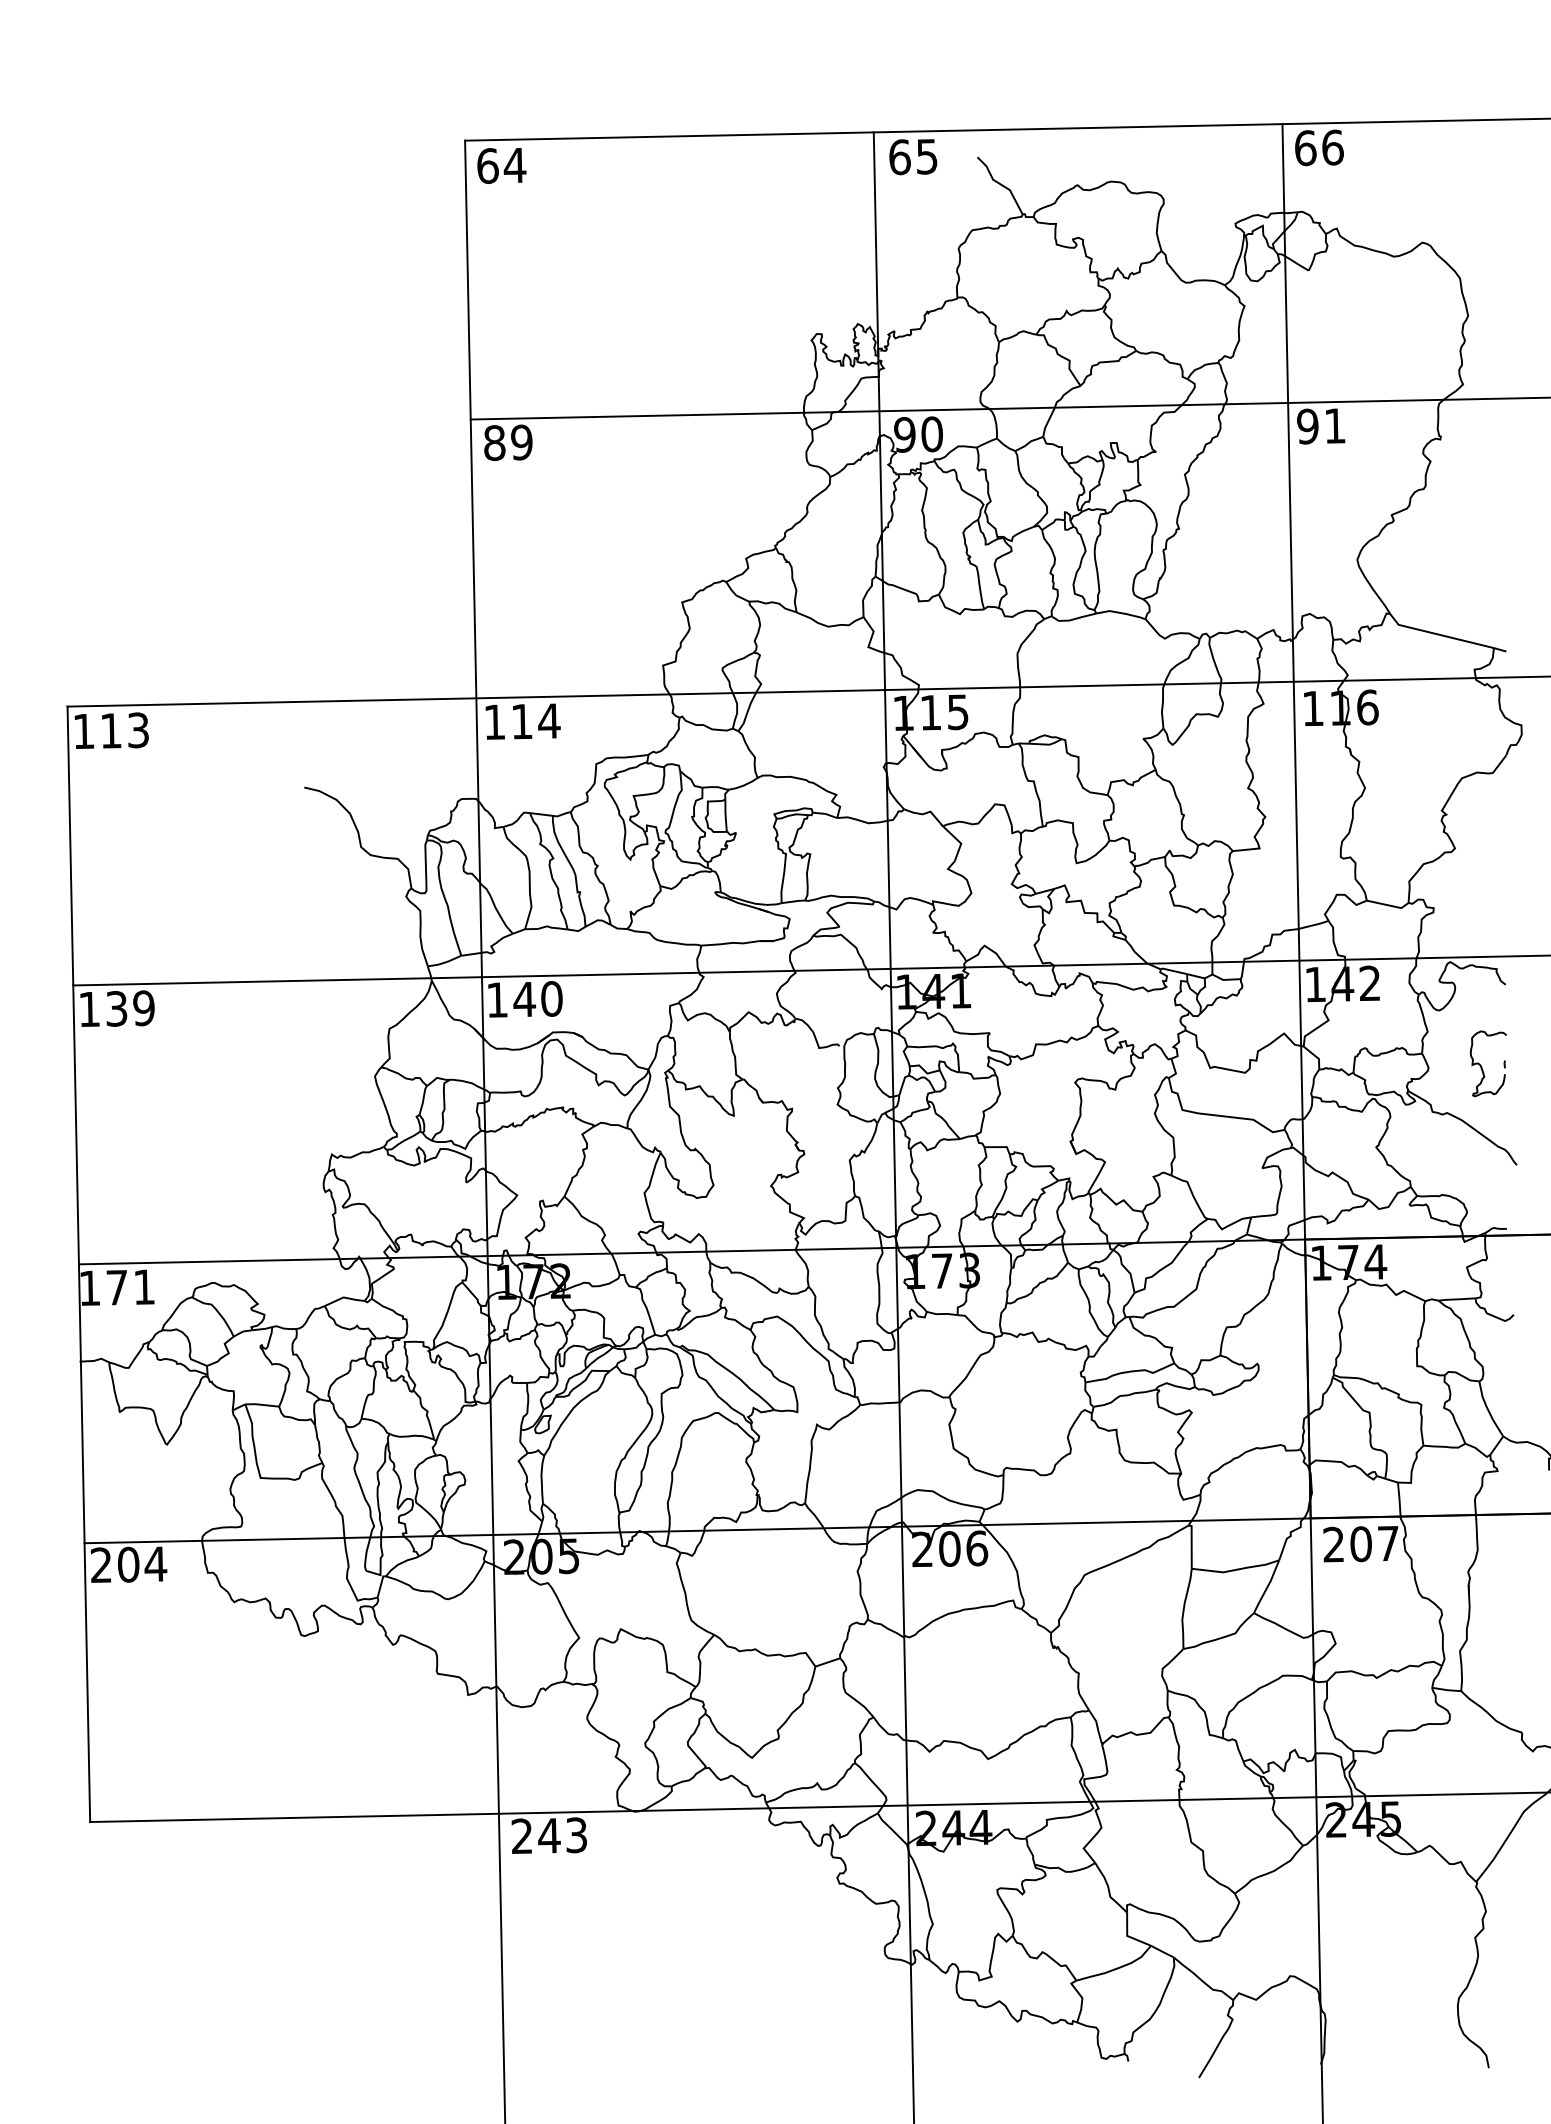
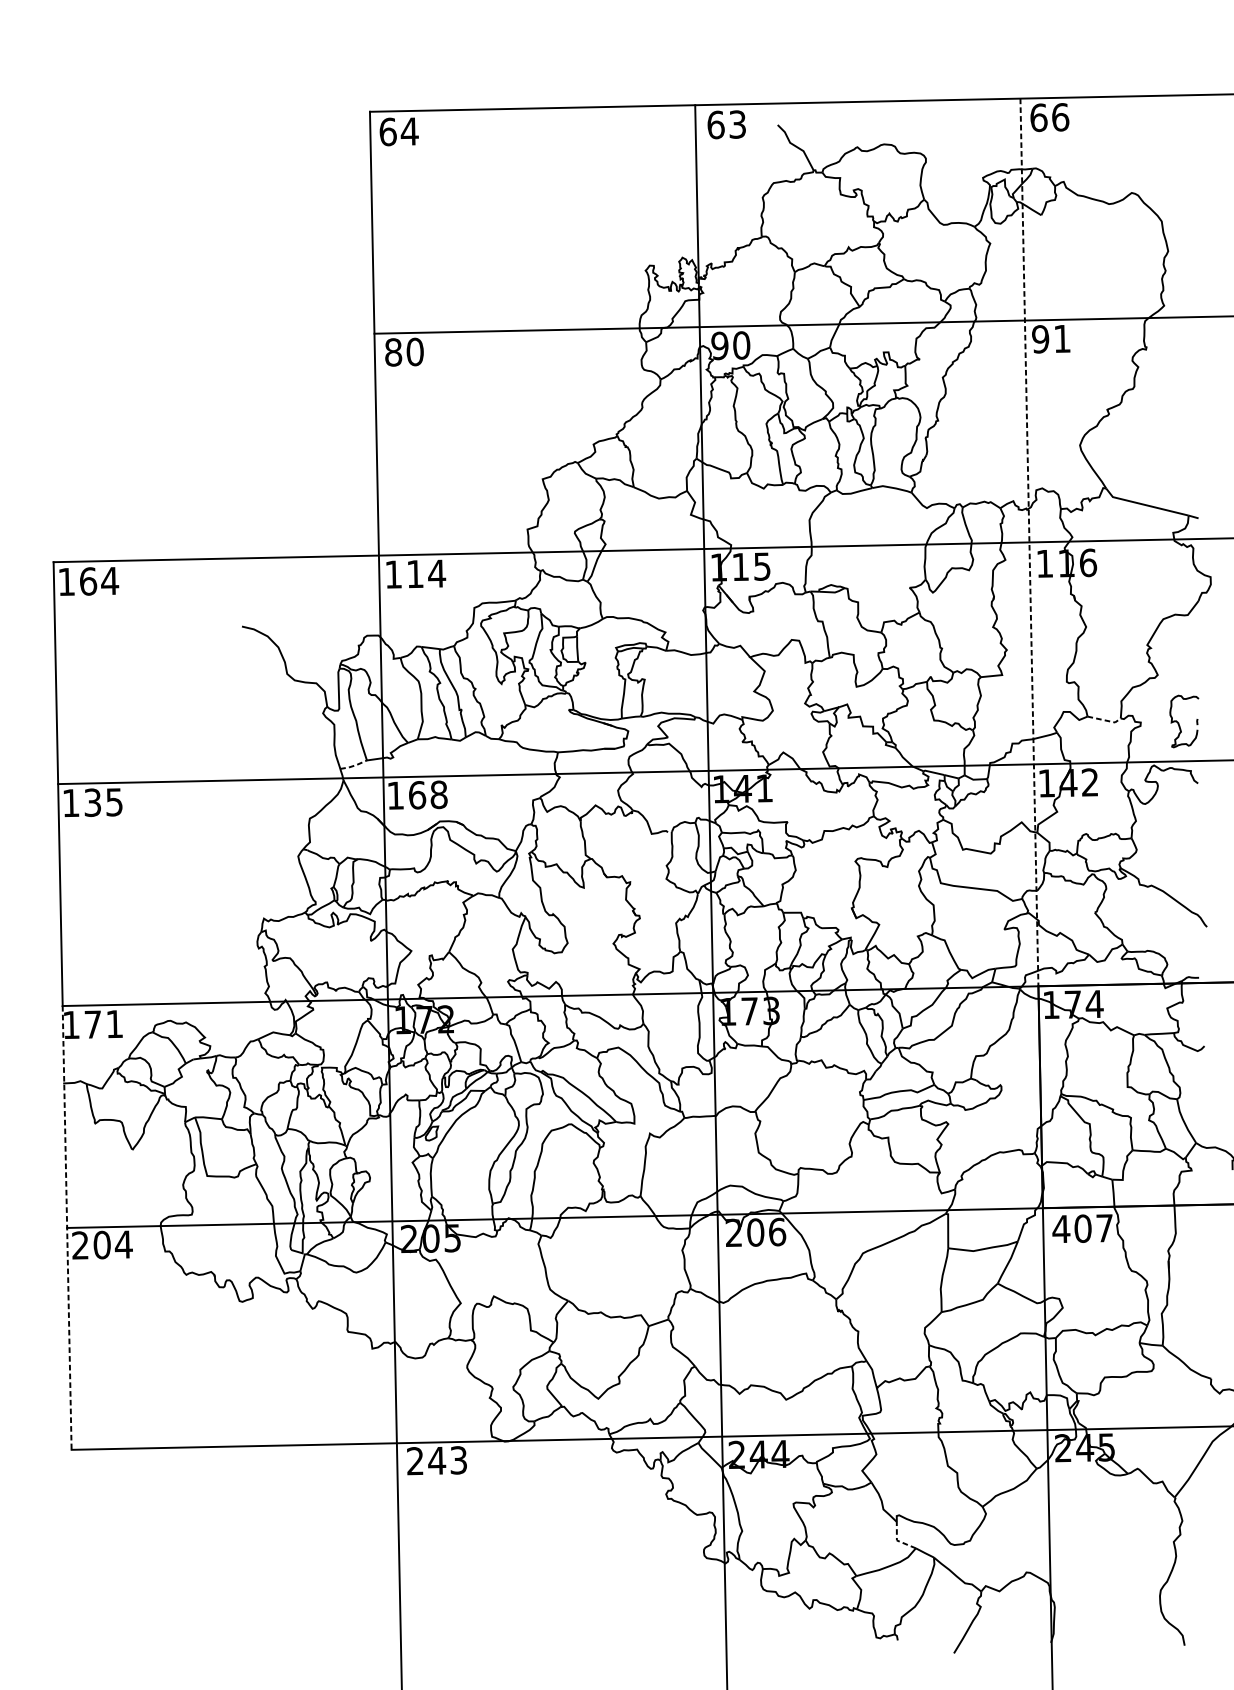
text: (927, 156) -> (737, 124), 65 -> 63
text: (521, 442) -> (414, 352), 89 -> 80
line: (1293, 681) -> (1029, 542), solid -> dashed
text: (124, 730) -> (98, 581), 113 -> 164
line: (1388, 905) -> (1104, 720), solid -> dashed
line: (445, 962) -> (354, 765), solid -> dashed
text: (537, 999) -> (427, 795), 140 -> 168
text: (143, 1008) -> (114, 802), 139 -> 135
part: (1481, 1065) -> (1178, 722), moved
line: (84, 1543) -> (67, 1228), solid -> dashed
text: (1333, 1544) -> (1061, 1228), 207 -> 407
line: (1127, 1935) -> (897, 1540), solid -> dashed

